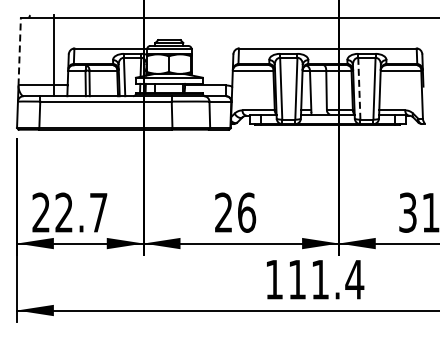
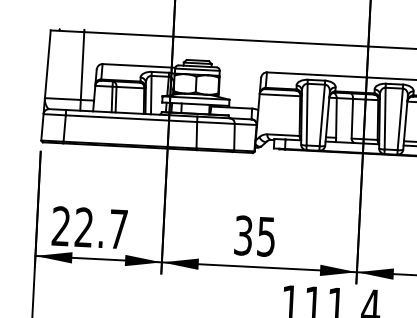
line: (19, 51) -> (47, 64), dashed -> solid
line: (359, 88) -> (385, 118), dashed -> solid
text: (235, 212) -> (255, 236), 26 -> 35

